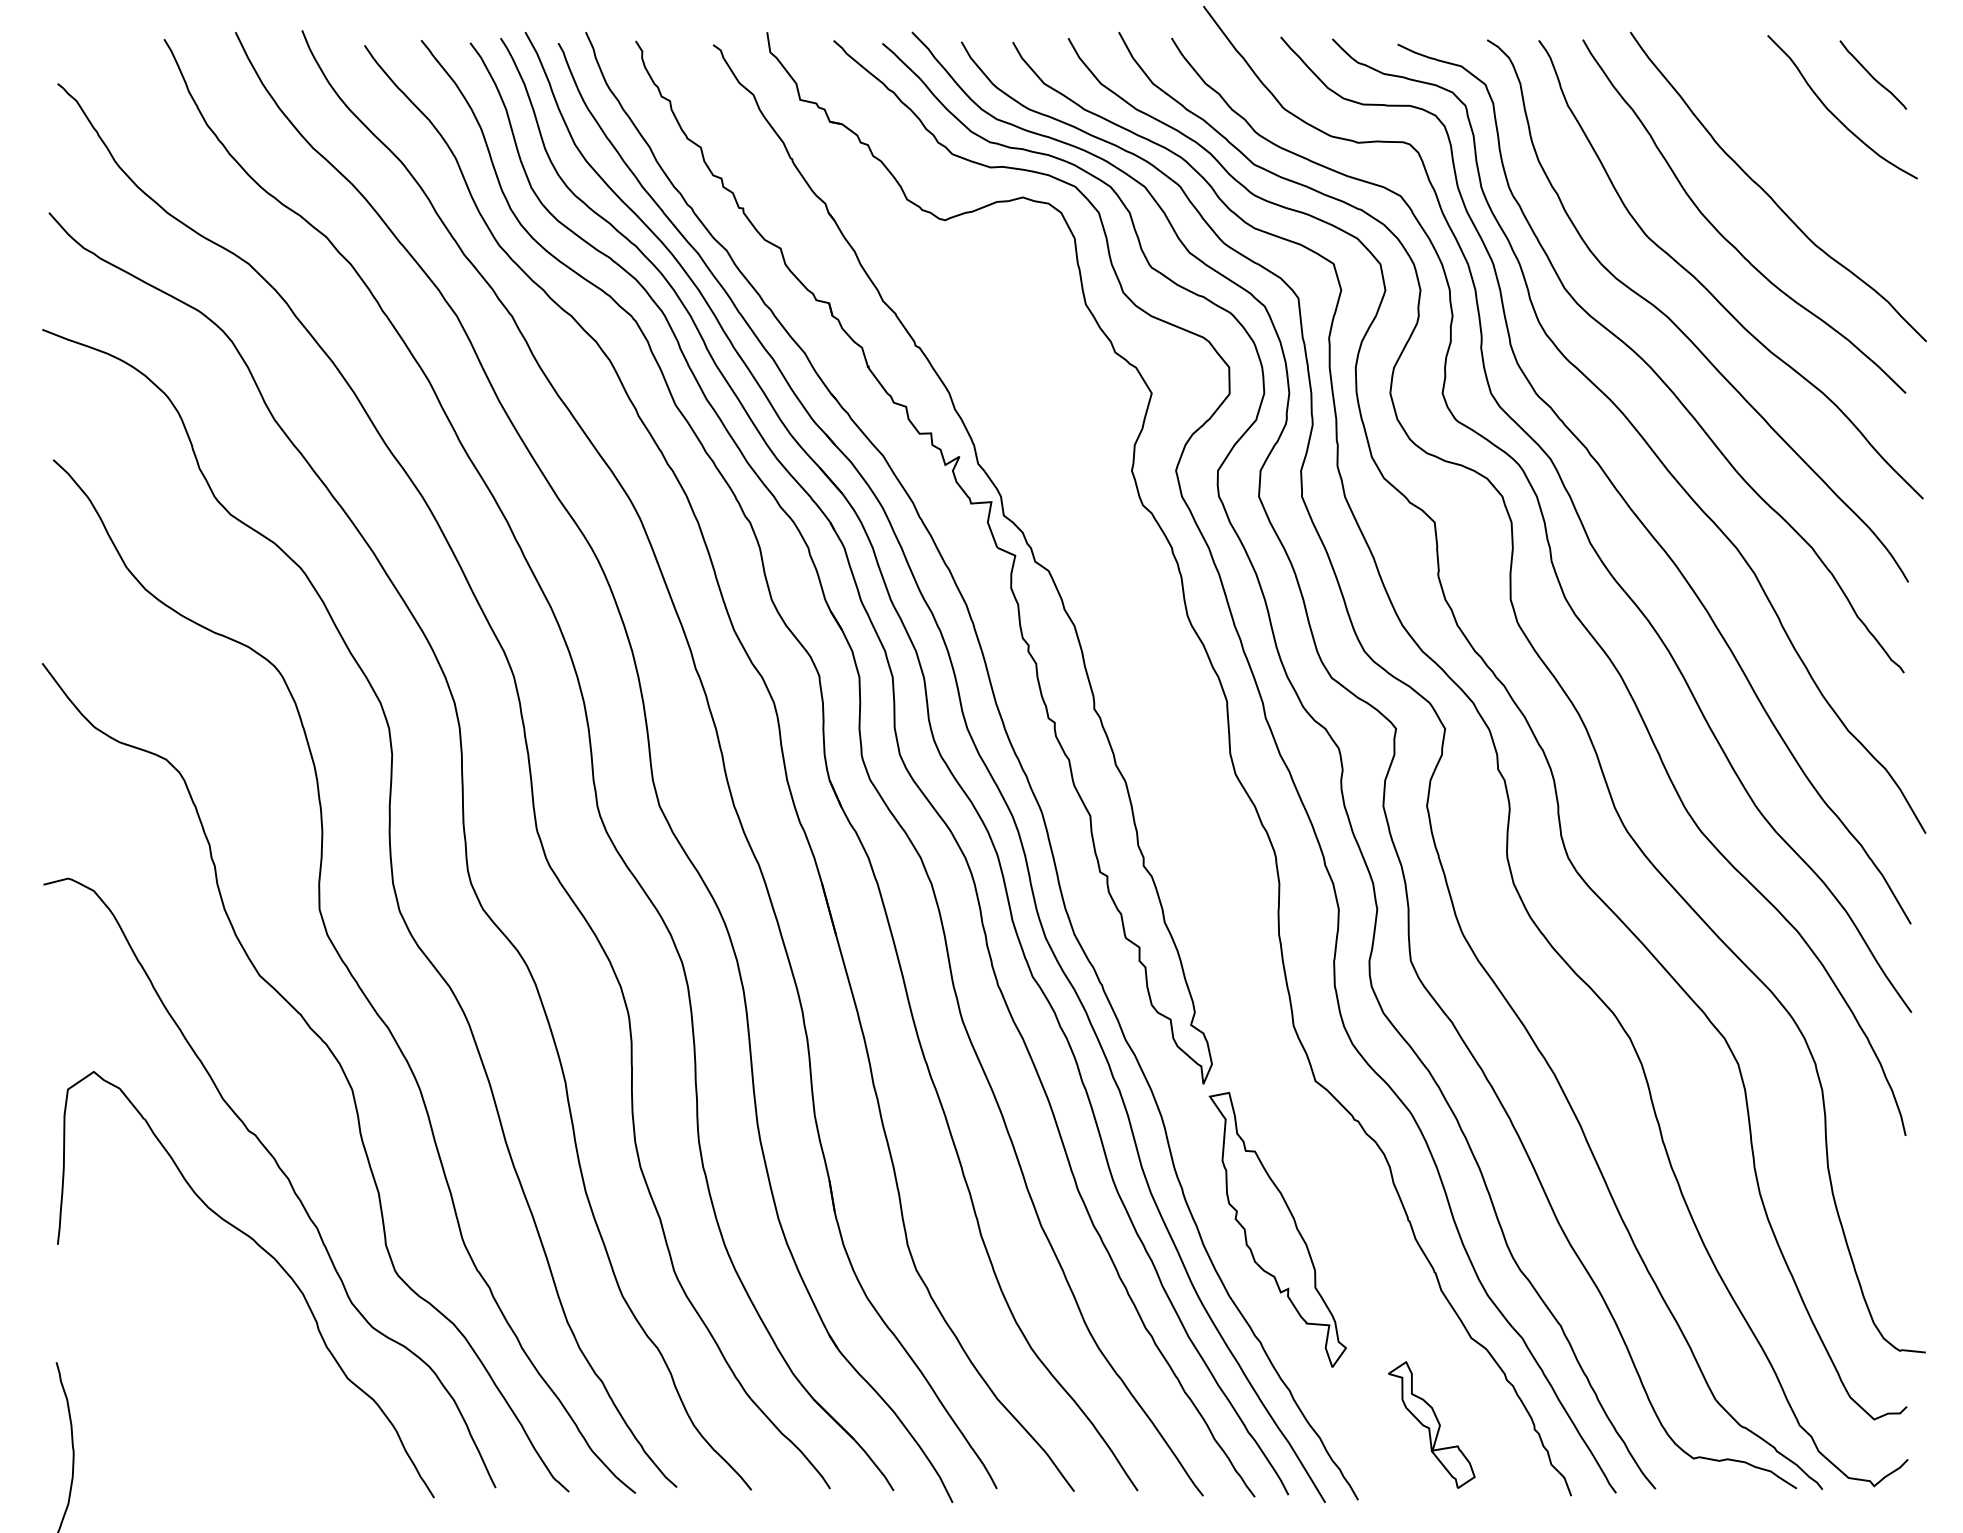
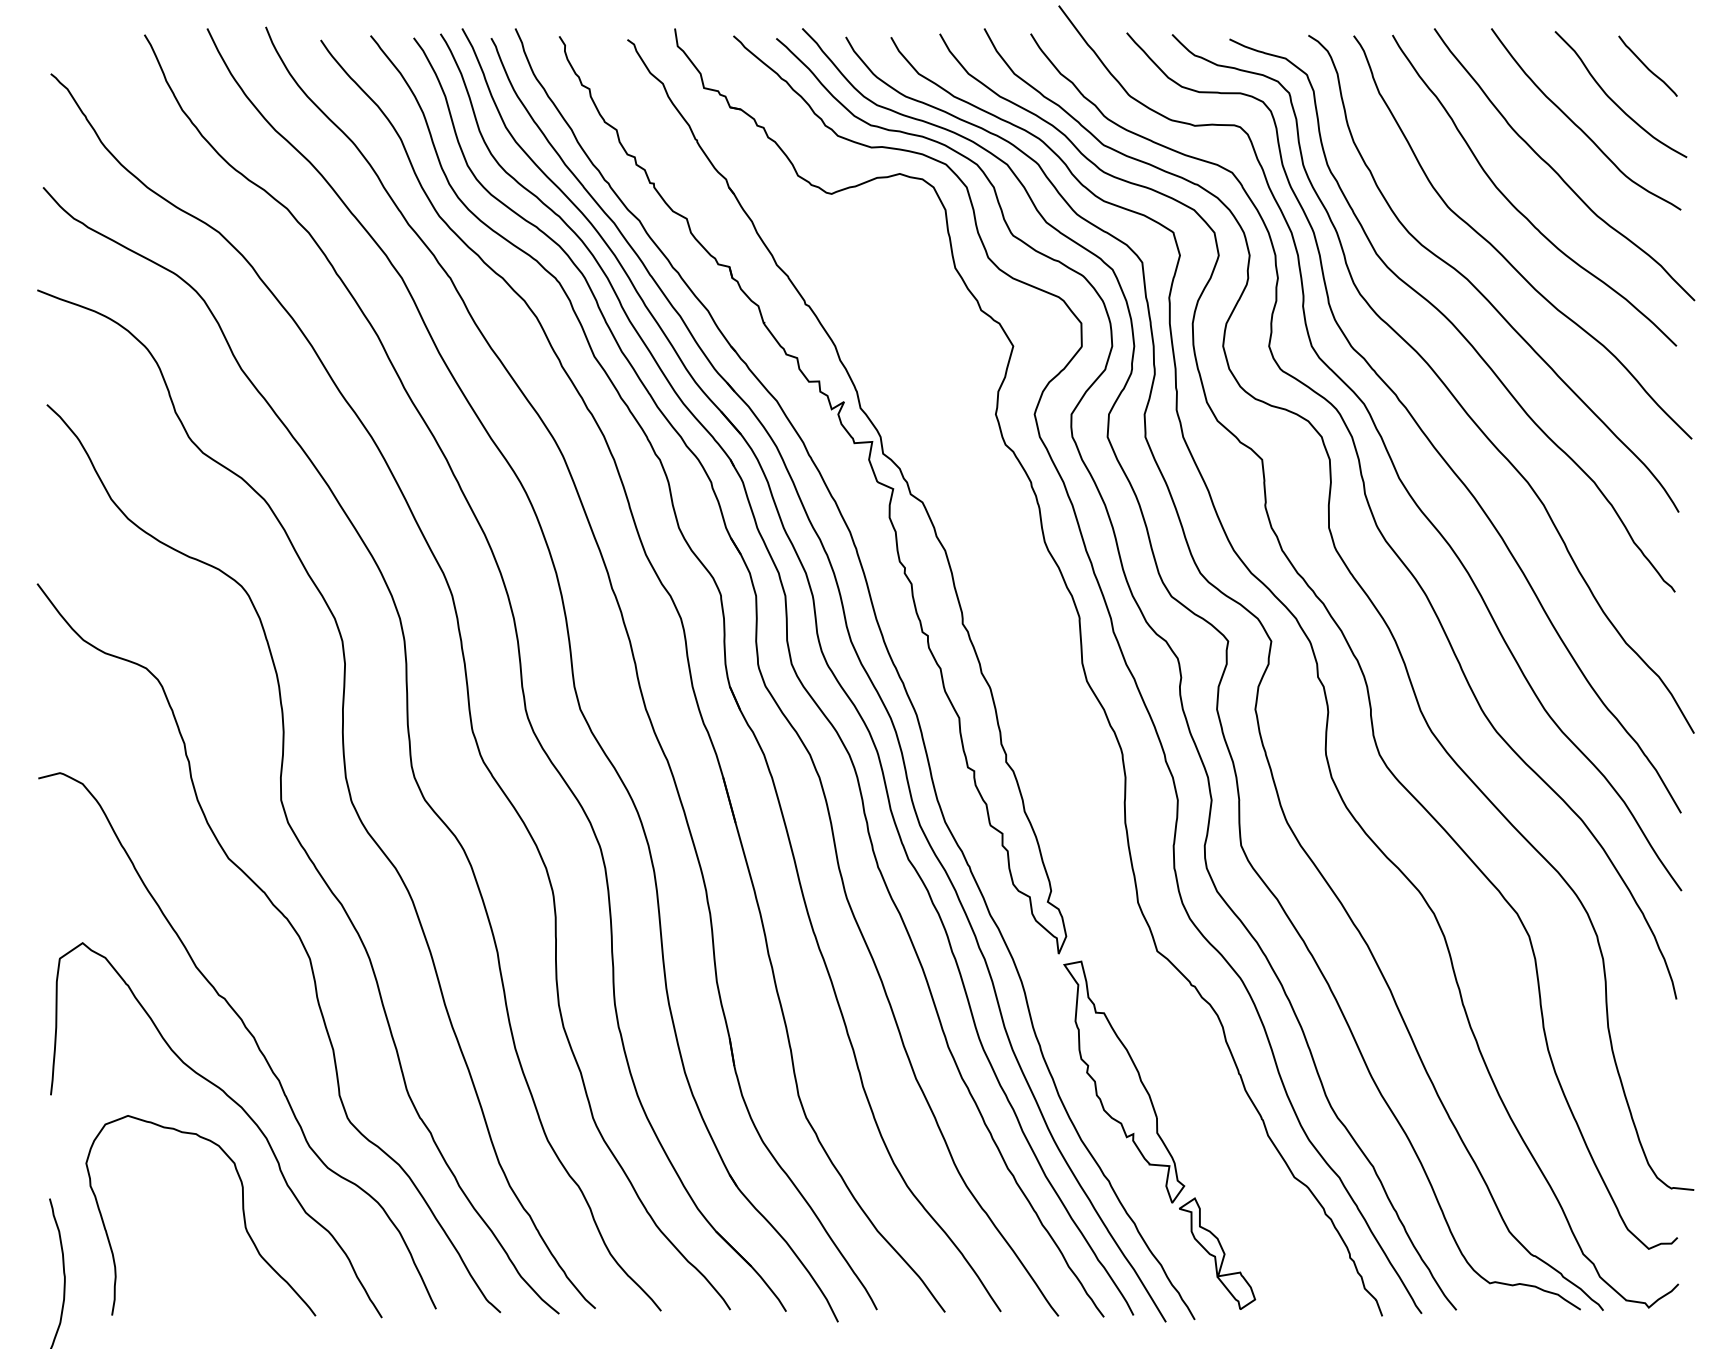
curve: (1794, 143) -> (1578, 126), added
curve: (275, 1376) -> (242, 1211), added
part: (1431, 1424) -> (1217, 1253), moved

